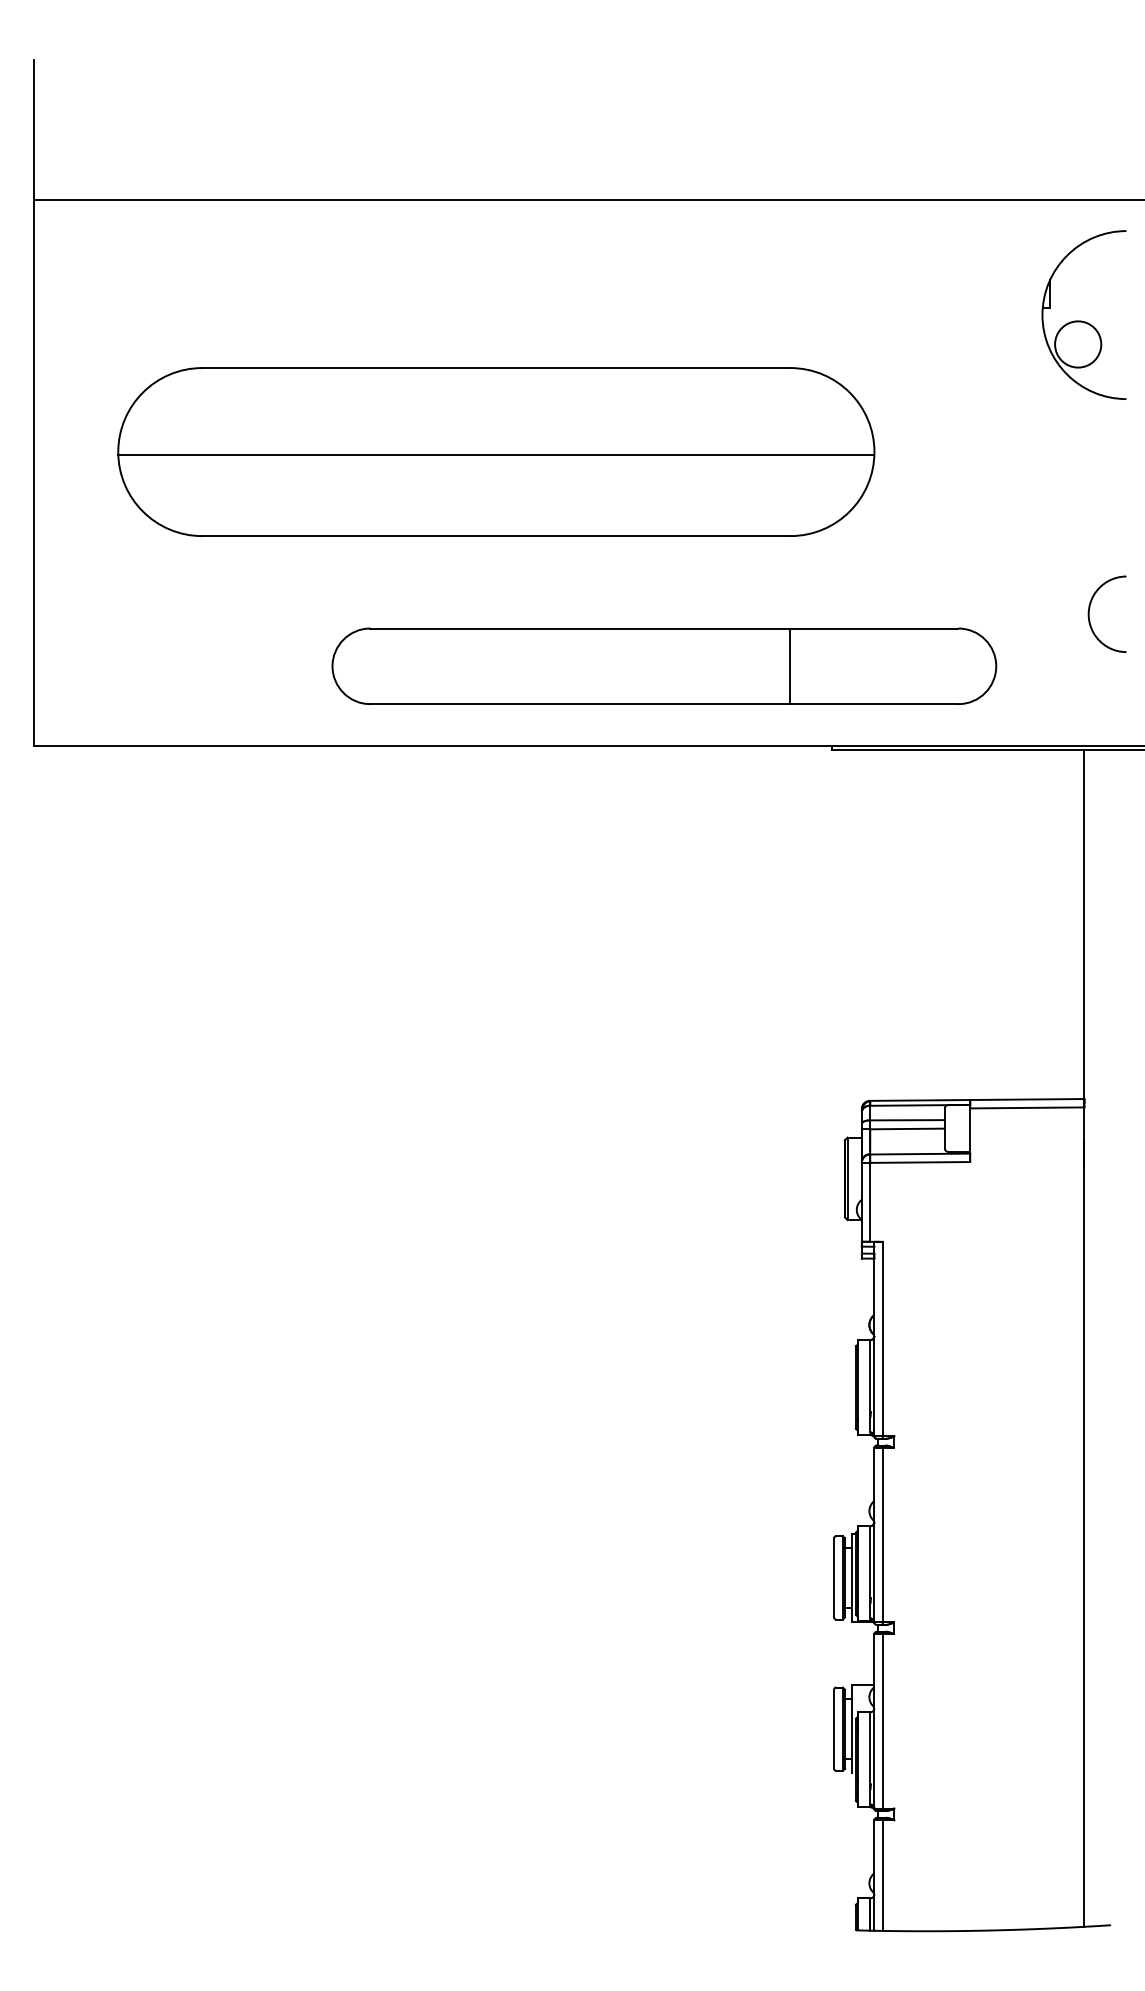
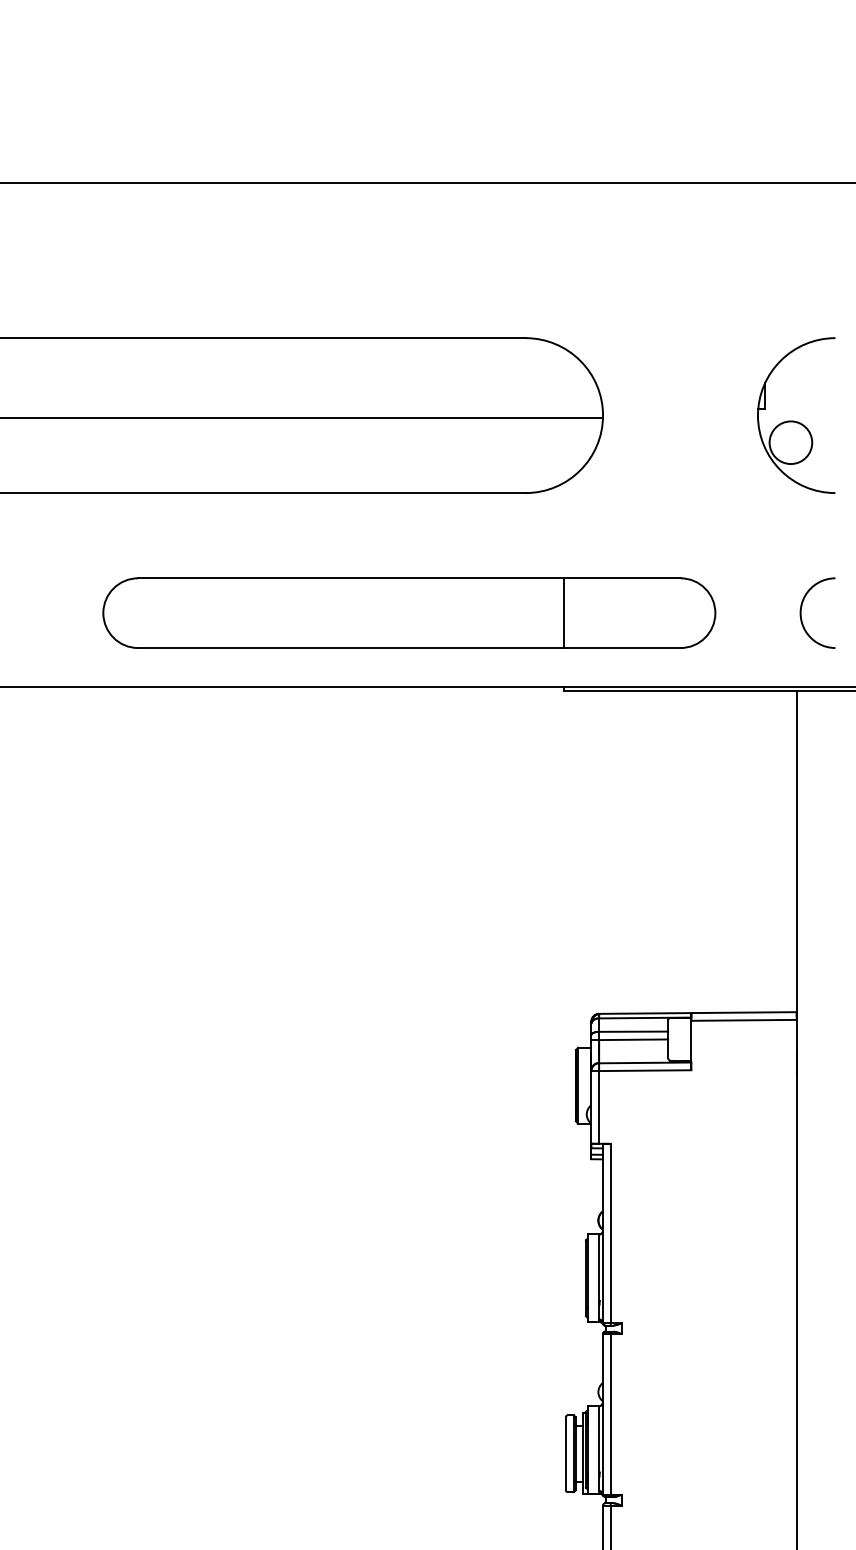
part: (1082, 320) -> (794, 420), moved
arc: (1090, 608) -> (802, 607), moved
line: (790, 666) -> (564, 613), moved

